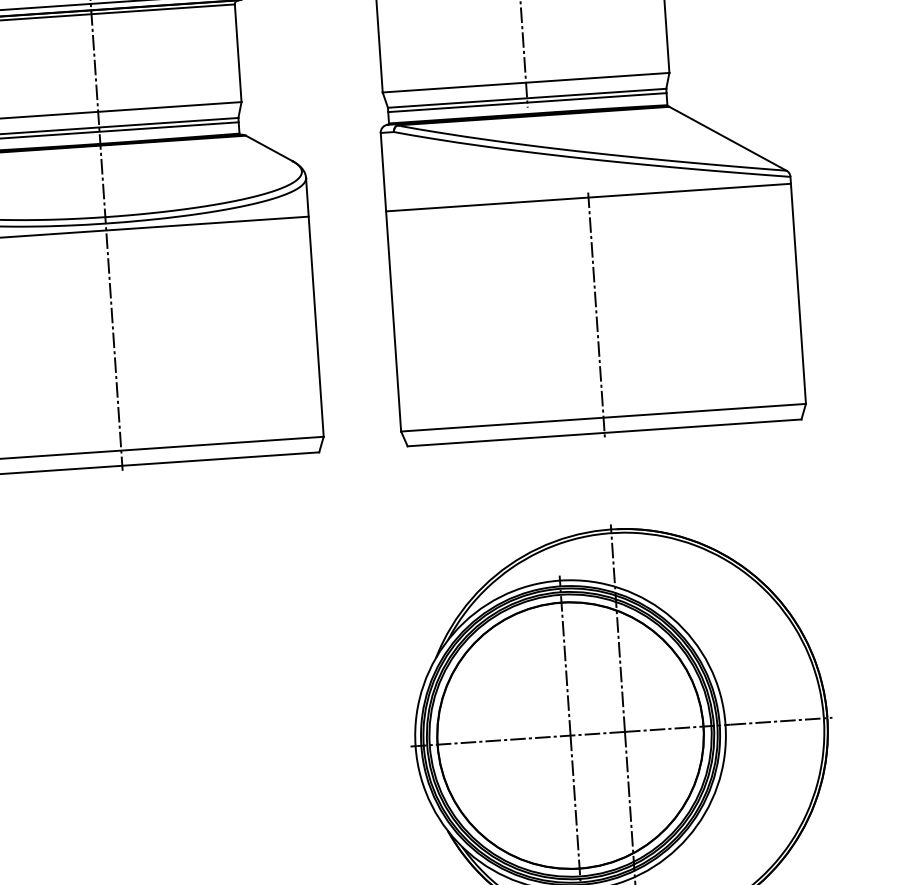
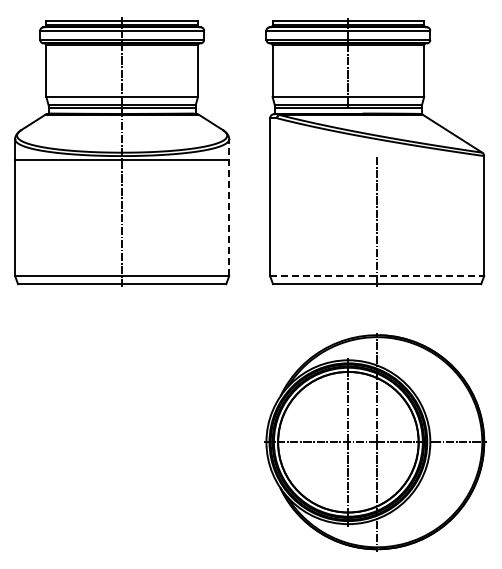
line: (589, 197) -> (377, 159), removed
line: (315, 306) -> (229, 207), solid -> dashed
line: (604, 418) -> (377, 276), solid -> dashed

